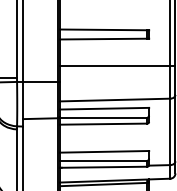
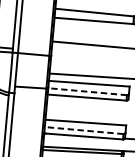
line: (103, 117) -> (87, 91), solid -> dashed
line: (103, 160) -> (84, 130), solid -> dashed

